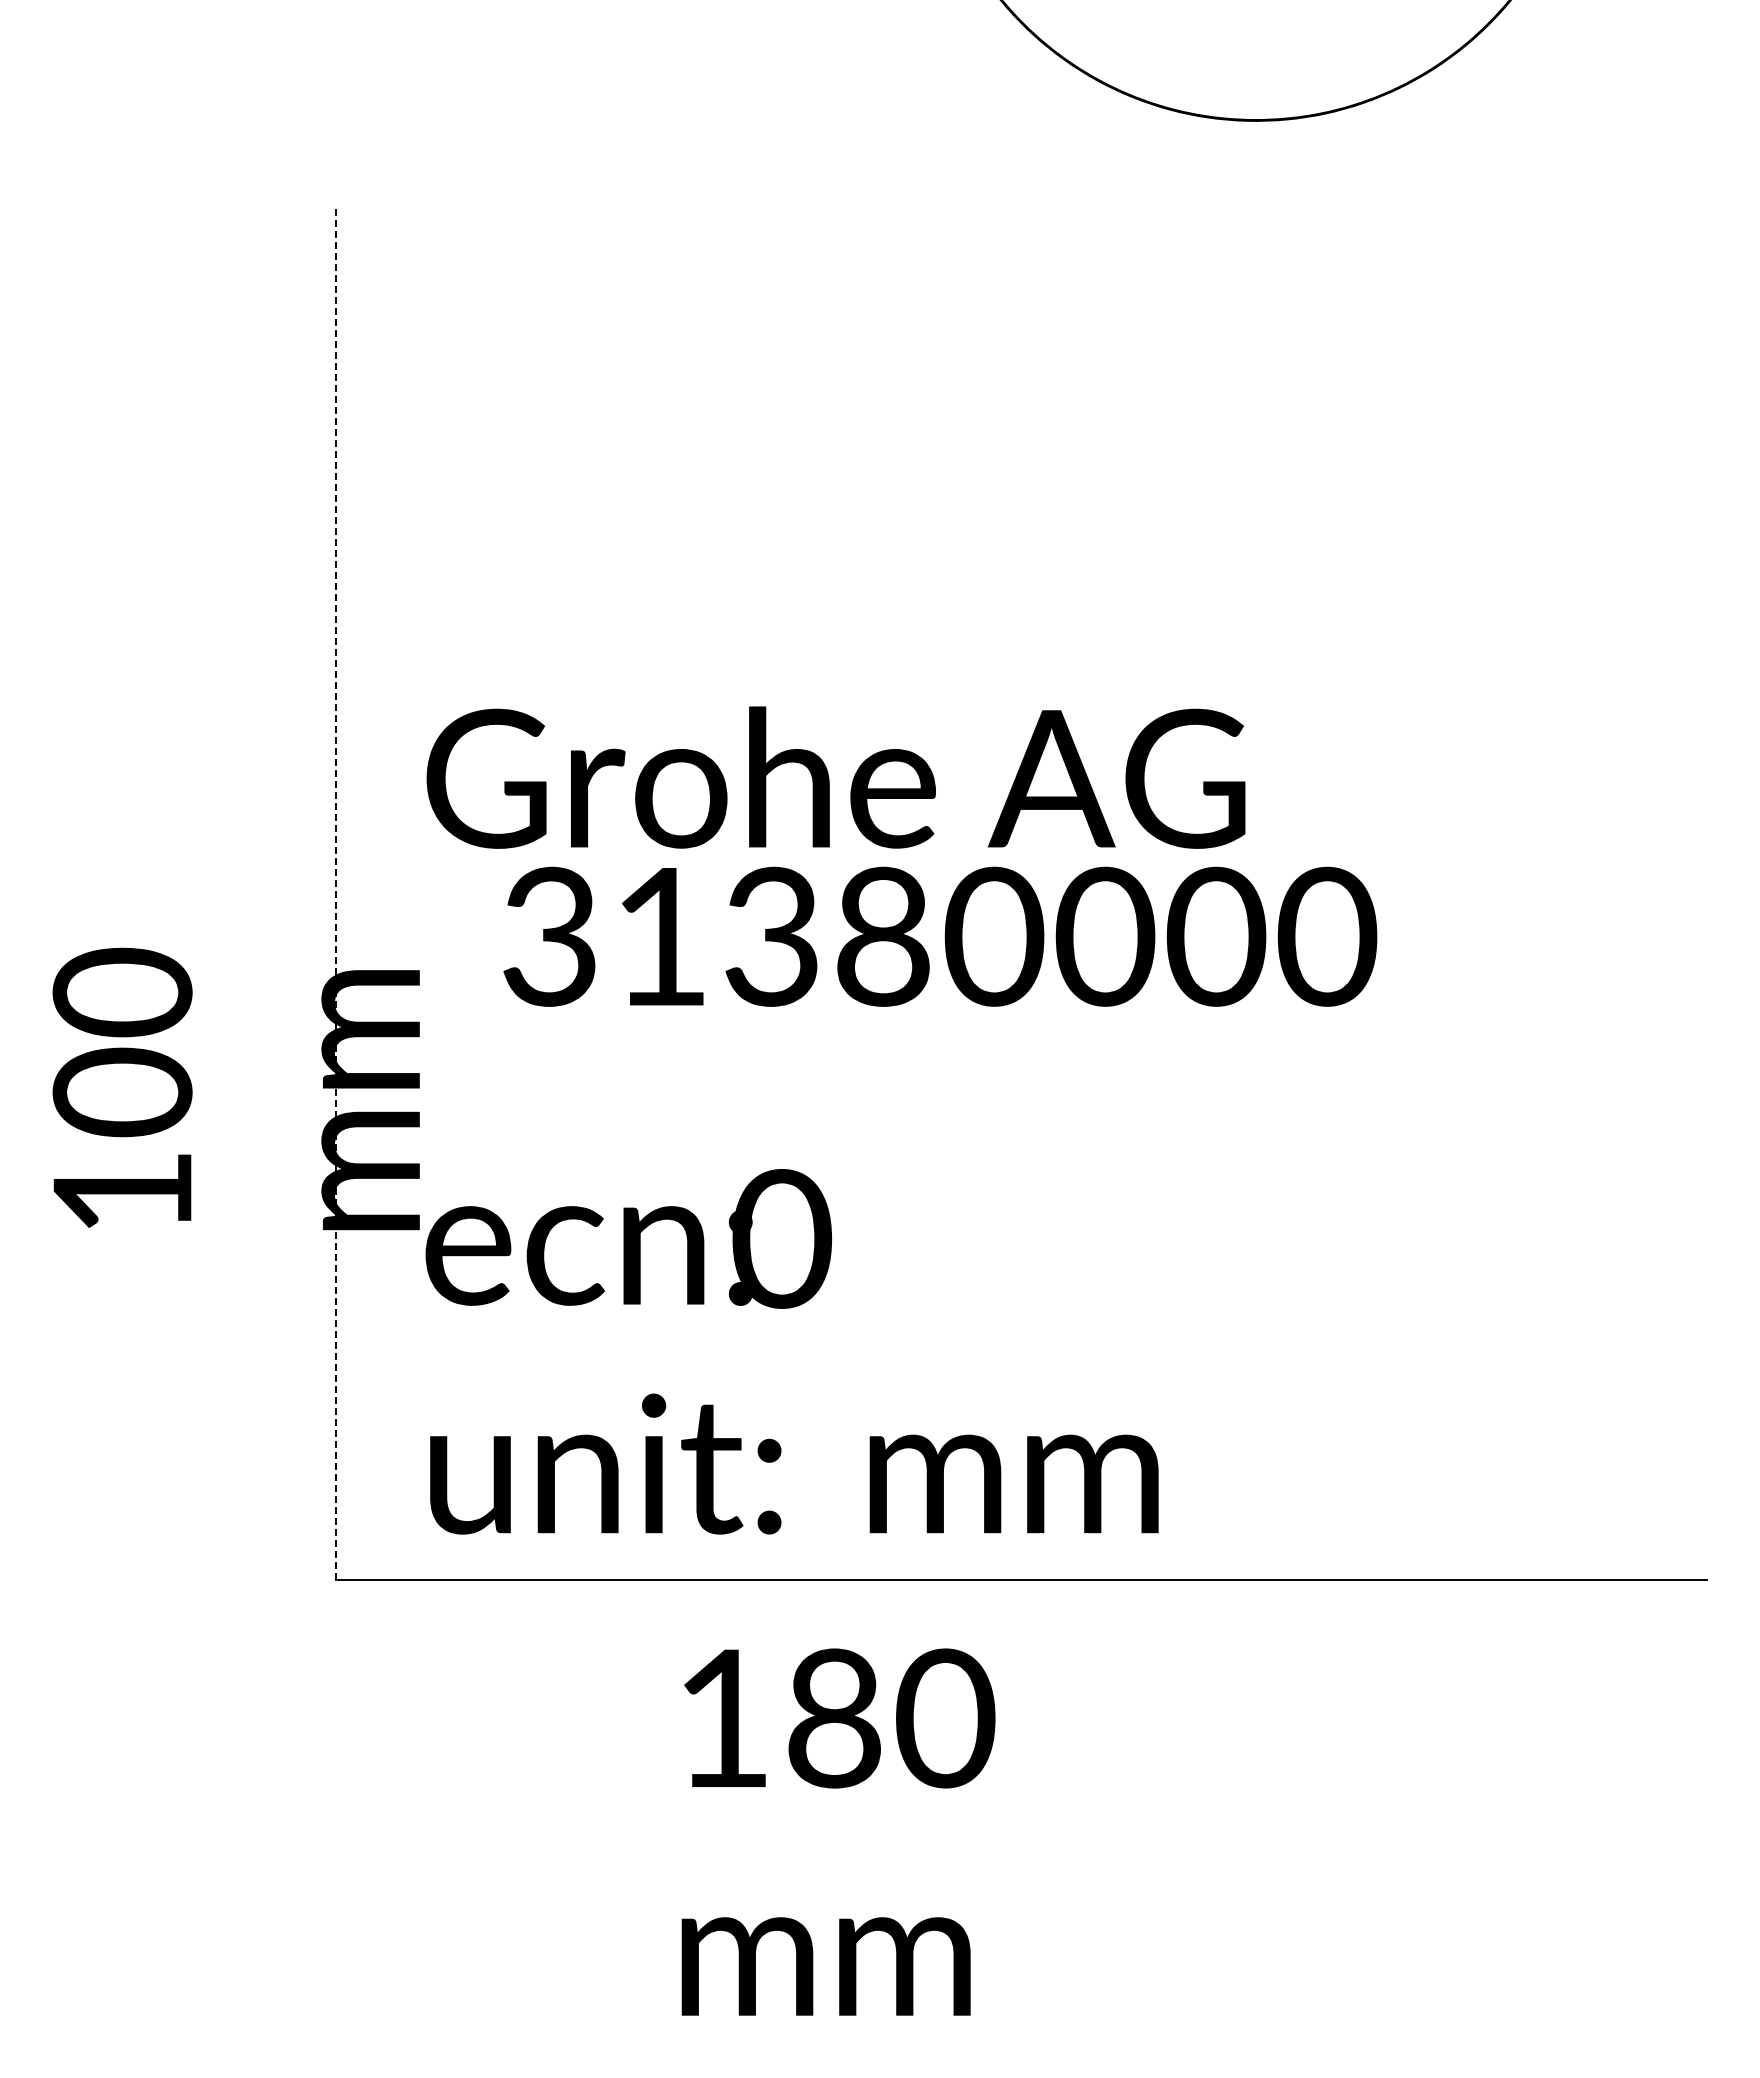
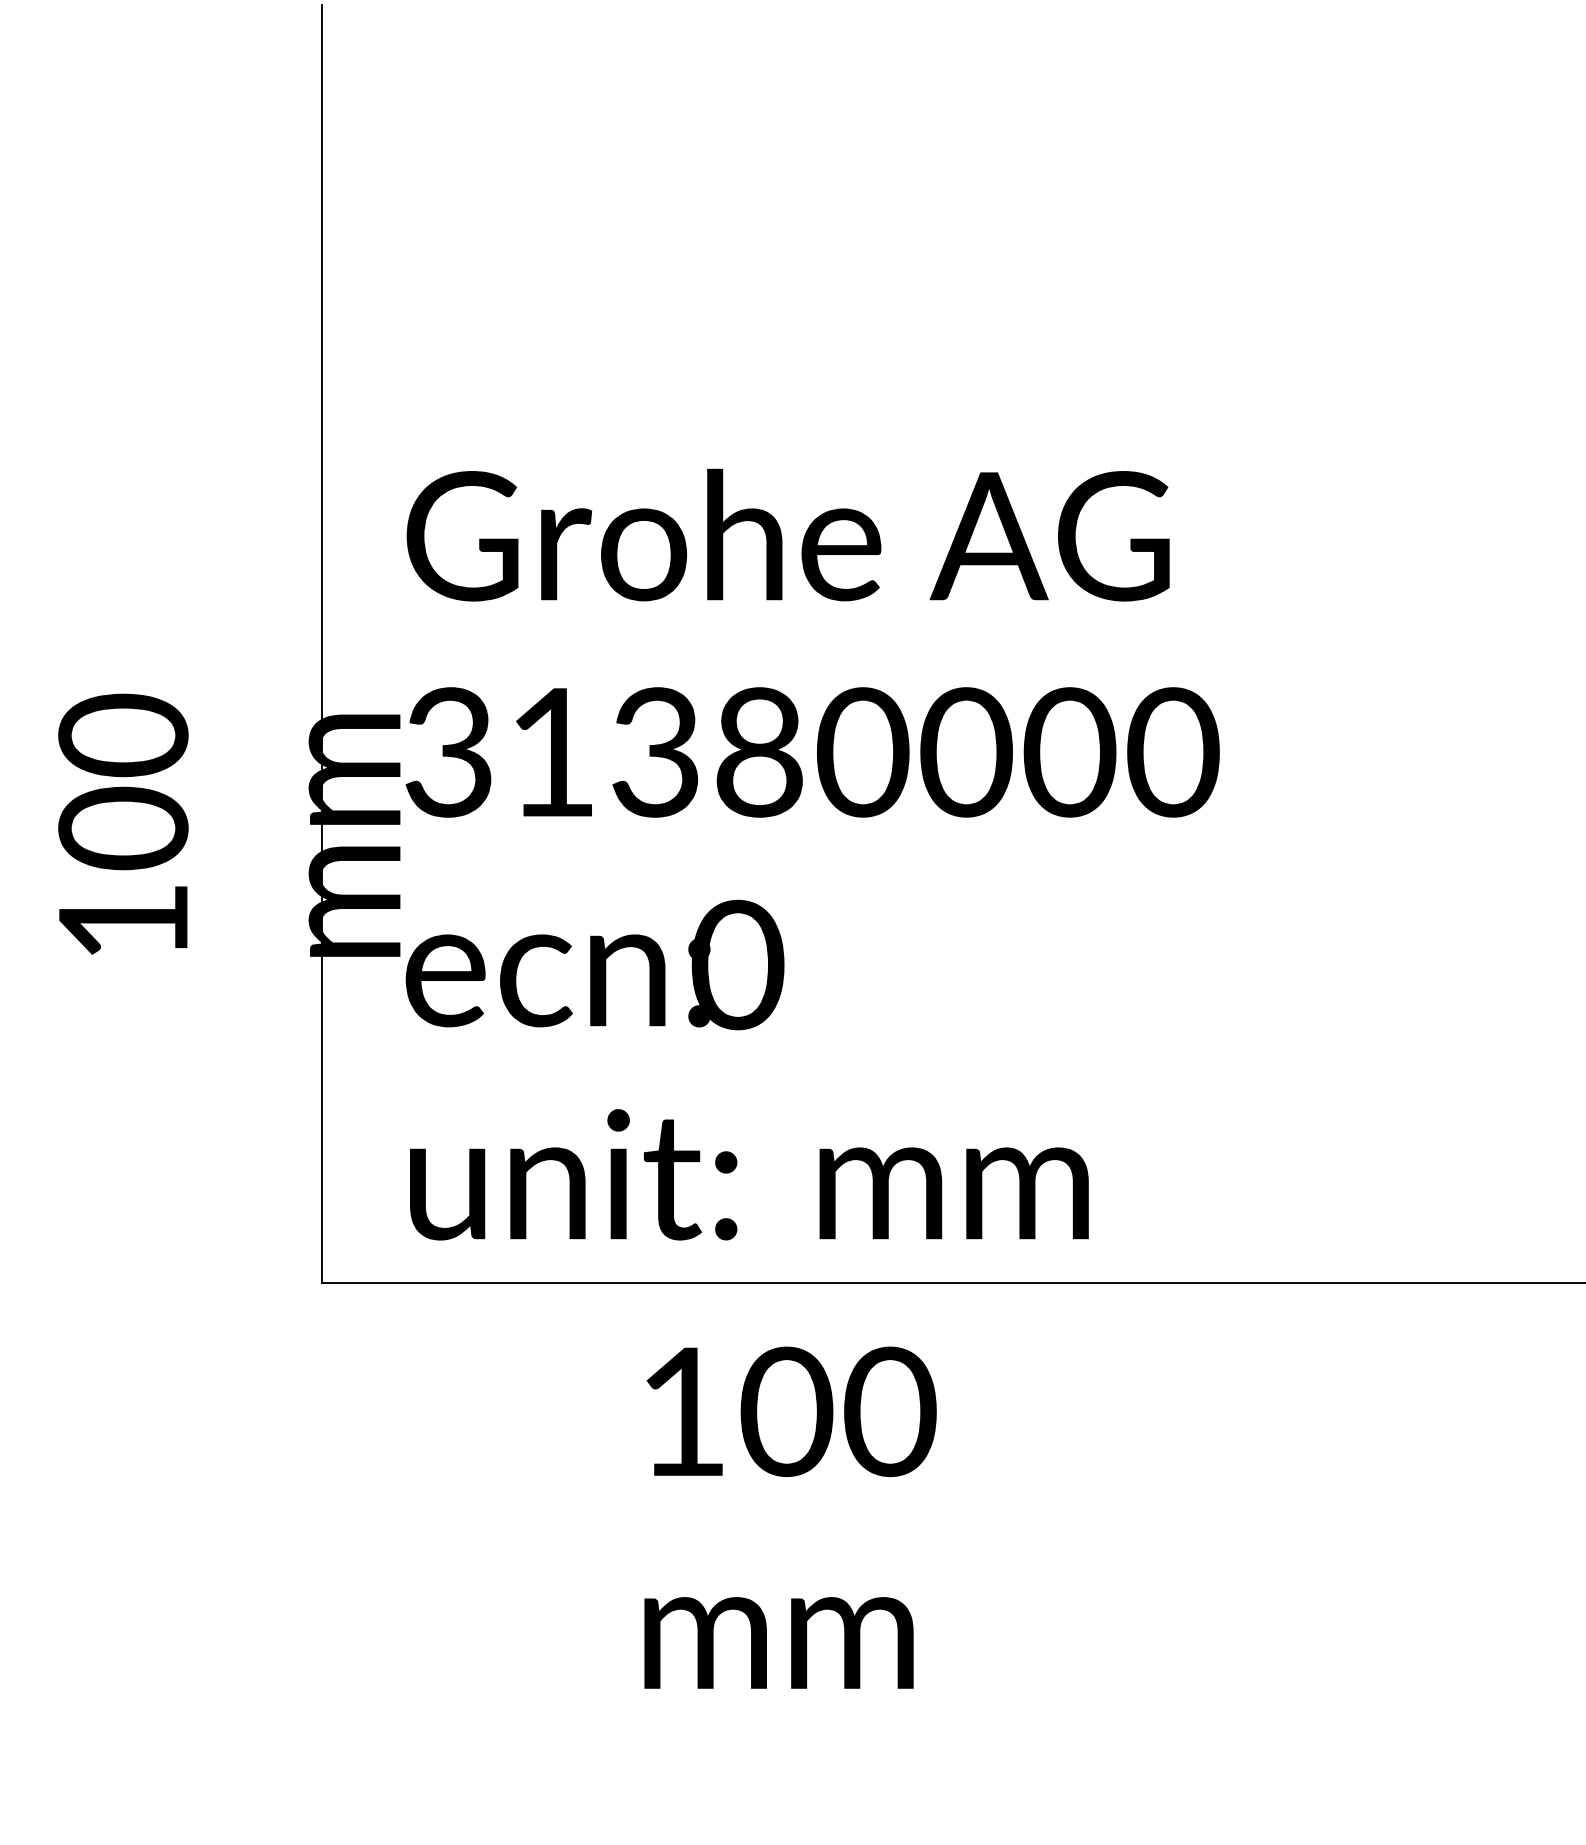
line: (336, 894) -> (322, 644), dashed -> solid
text: (940, 936) -> (812, 752), moved
text: (834, 1718) -> (786, 1411), 180 -> 100

